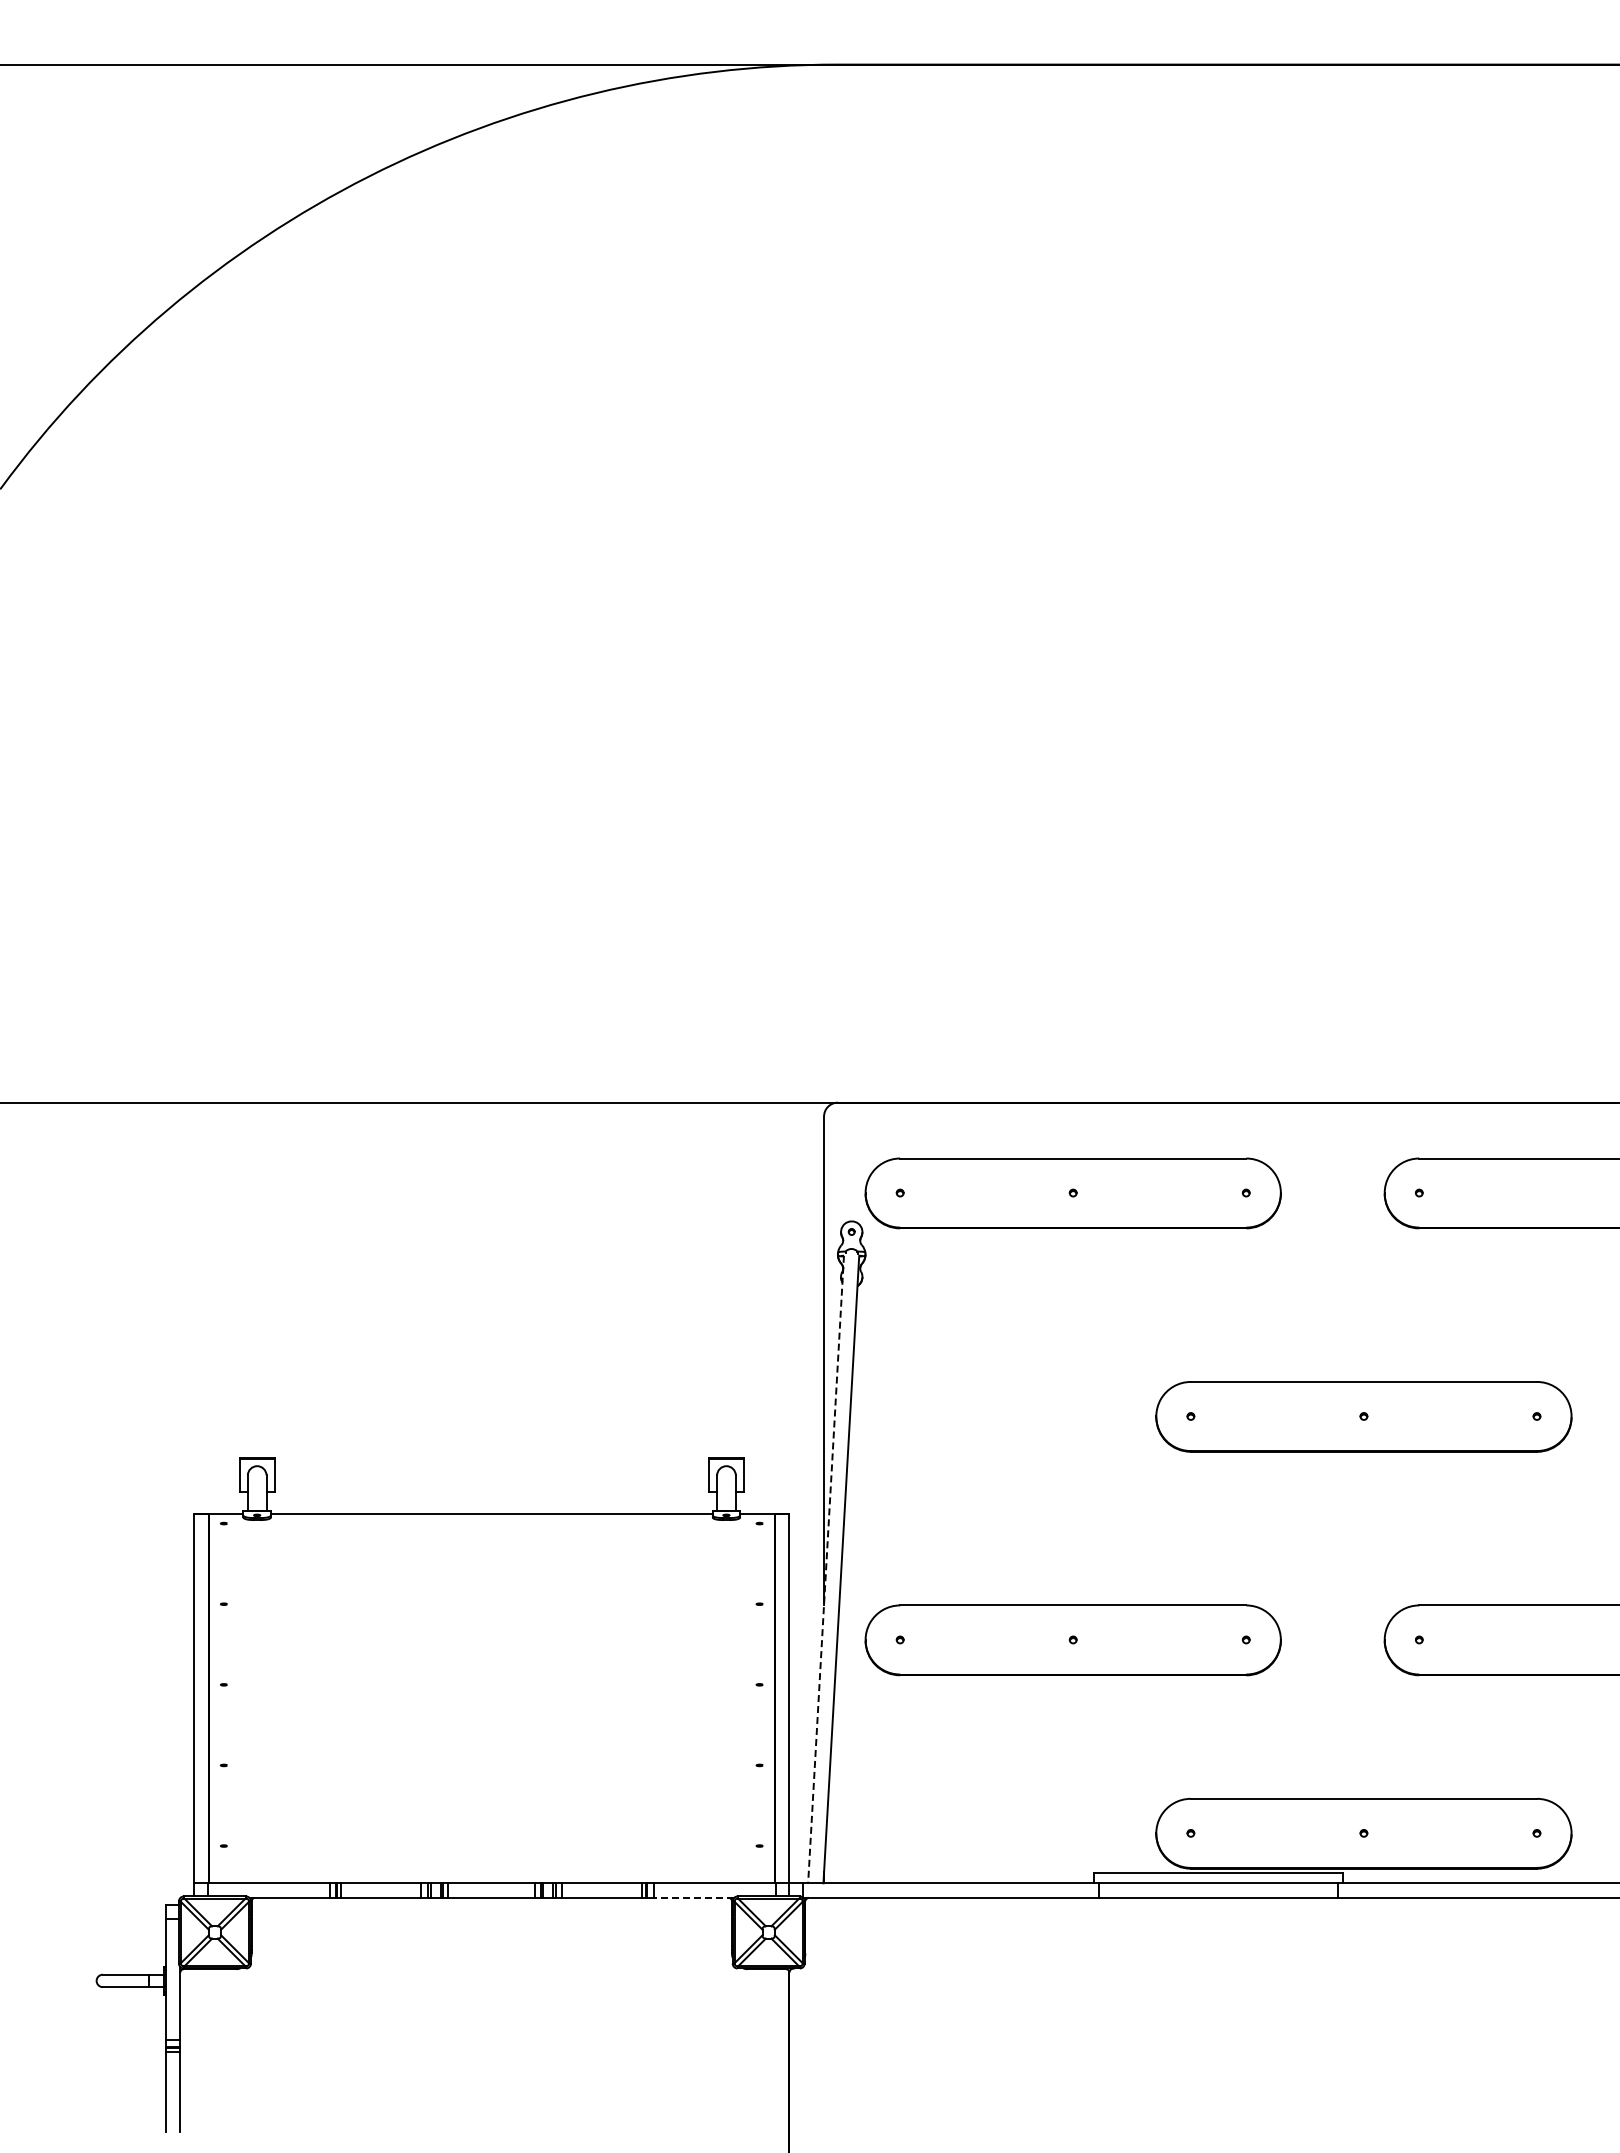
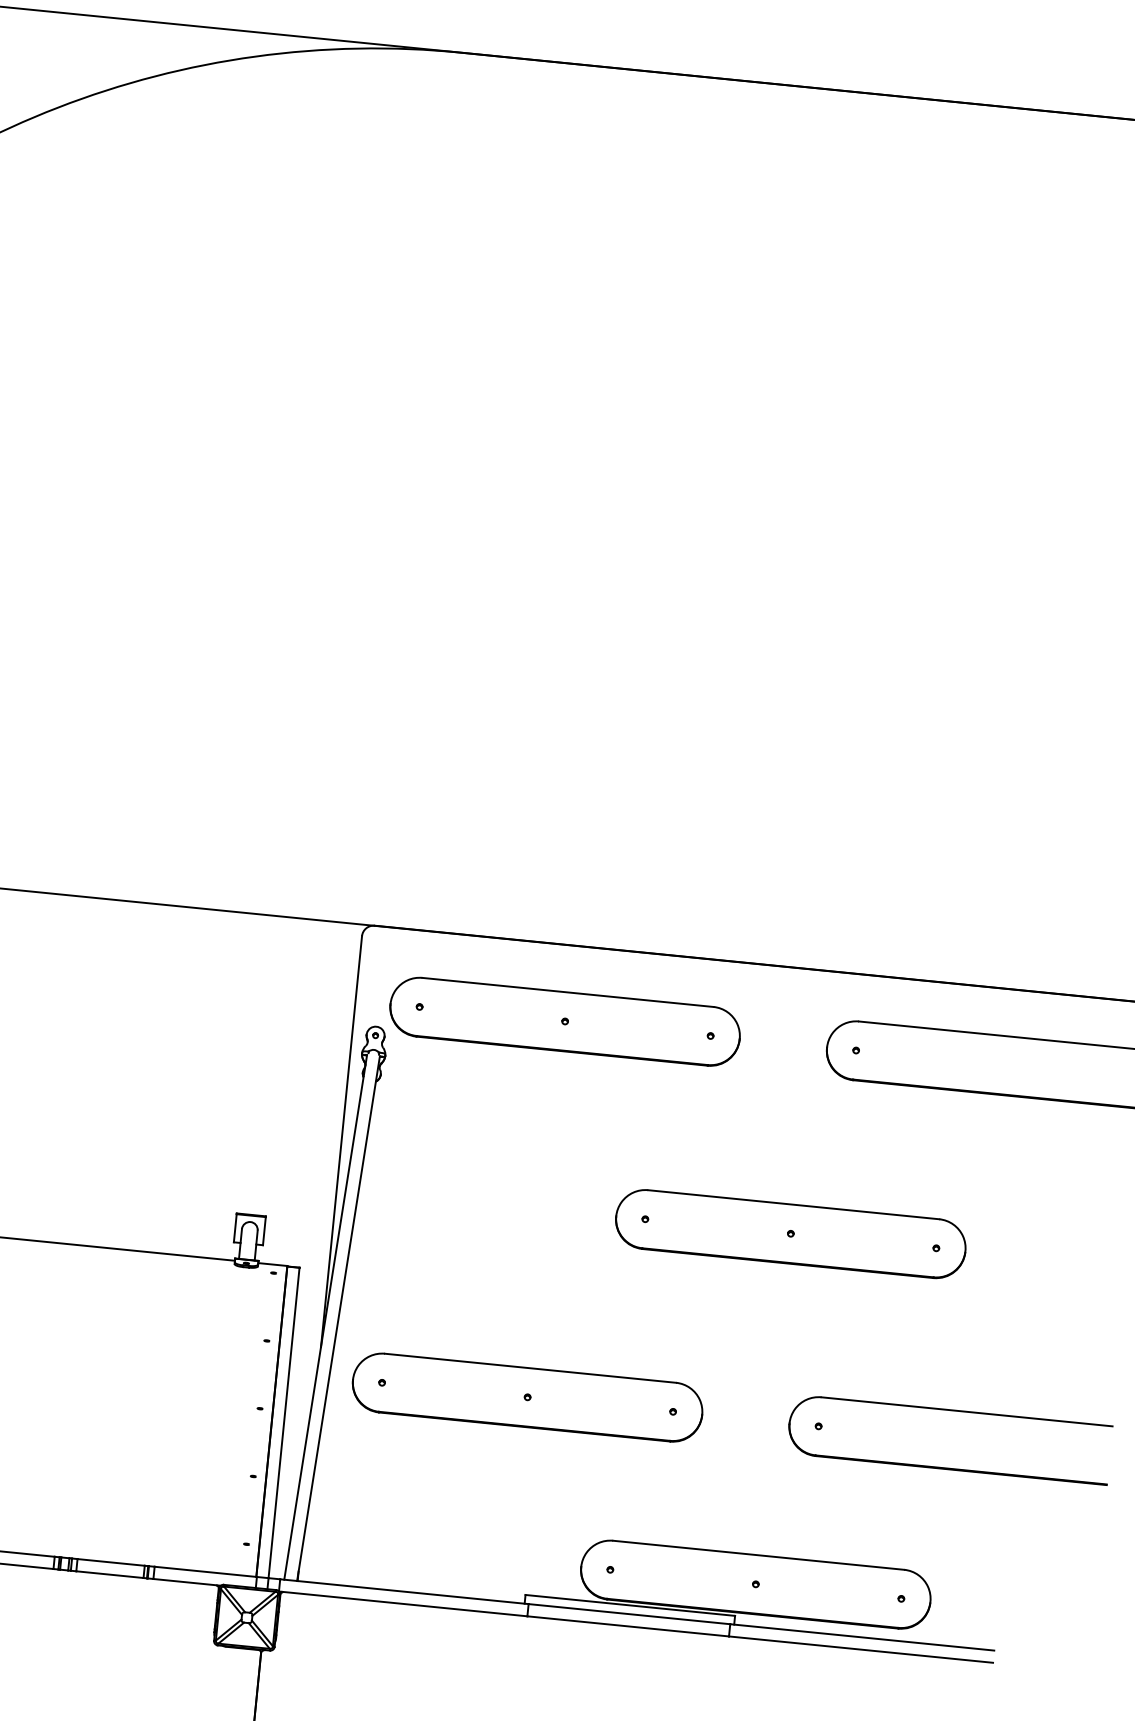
line: (826, 1570) -> (325, 1318), dashed -> solid
line: (693, 1897) -> (186, 1581), dashed -> solid

